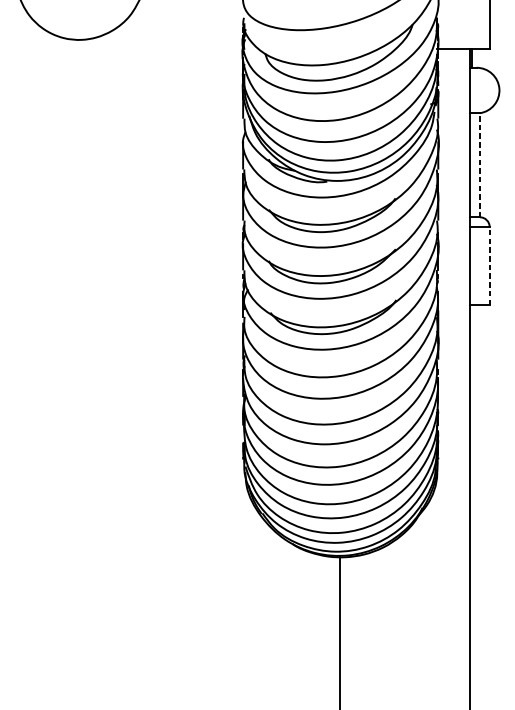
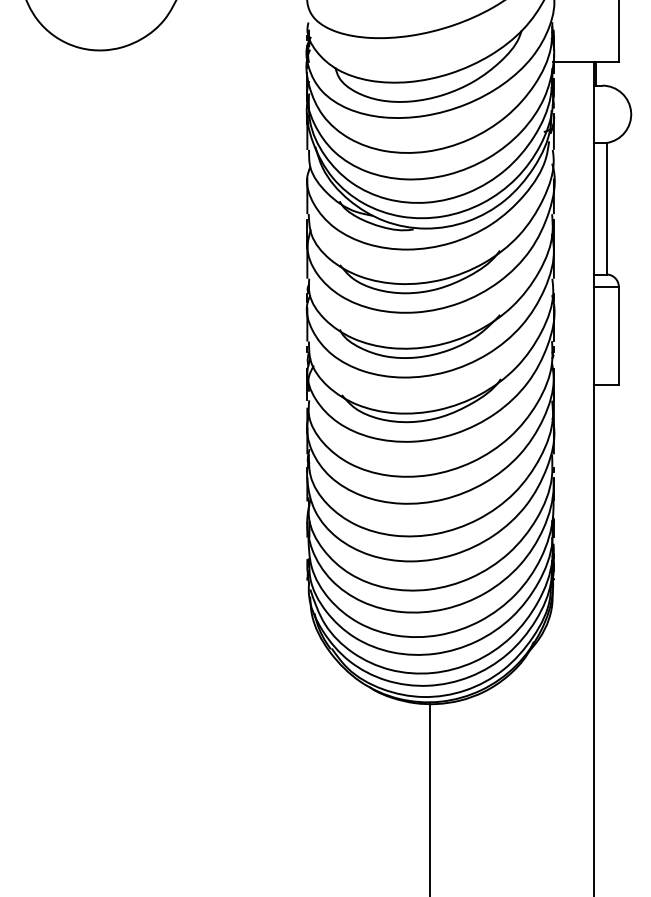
line: (479, 165) -> (606, 208), dashed -> solid
line: (489, 265) -> (618, 335), dashed -> solid

